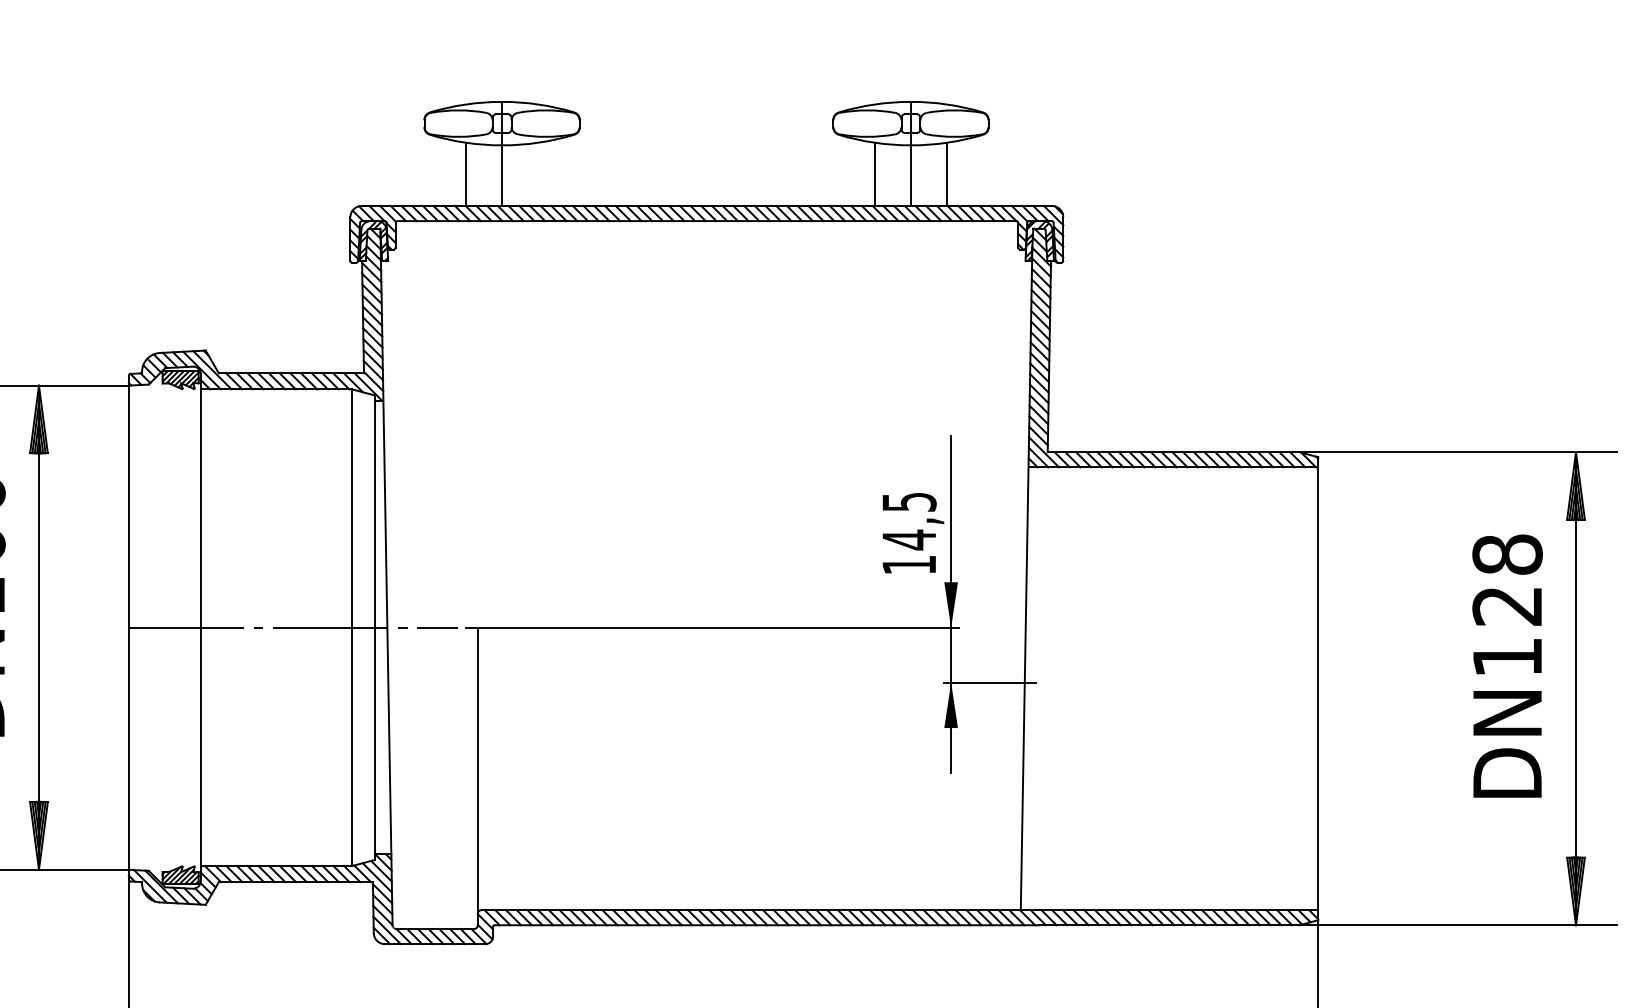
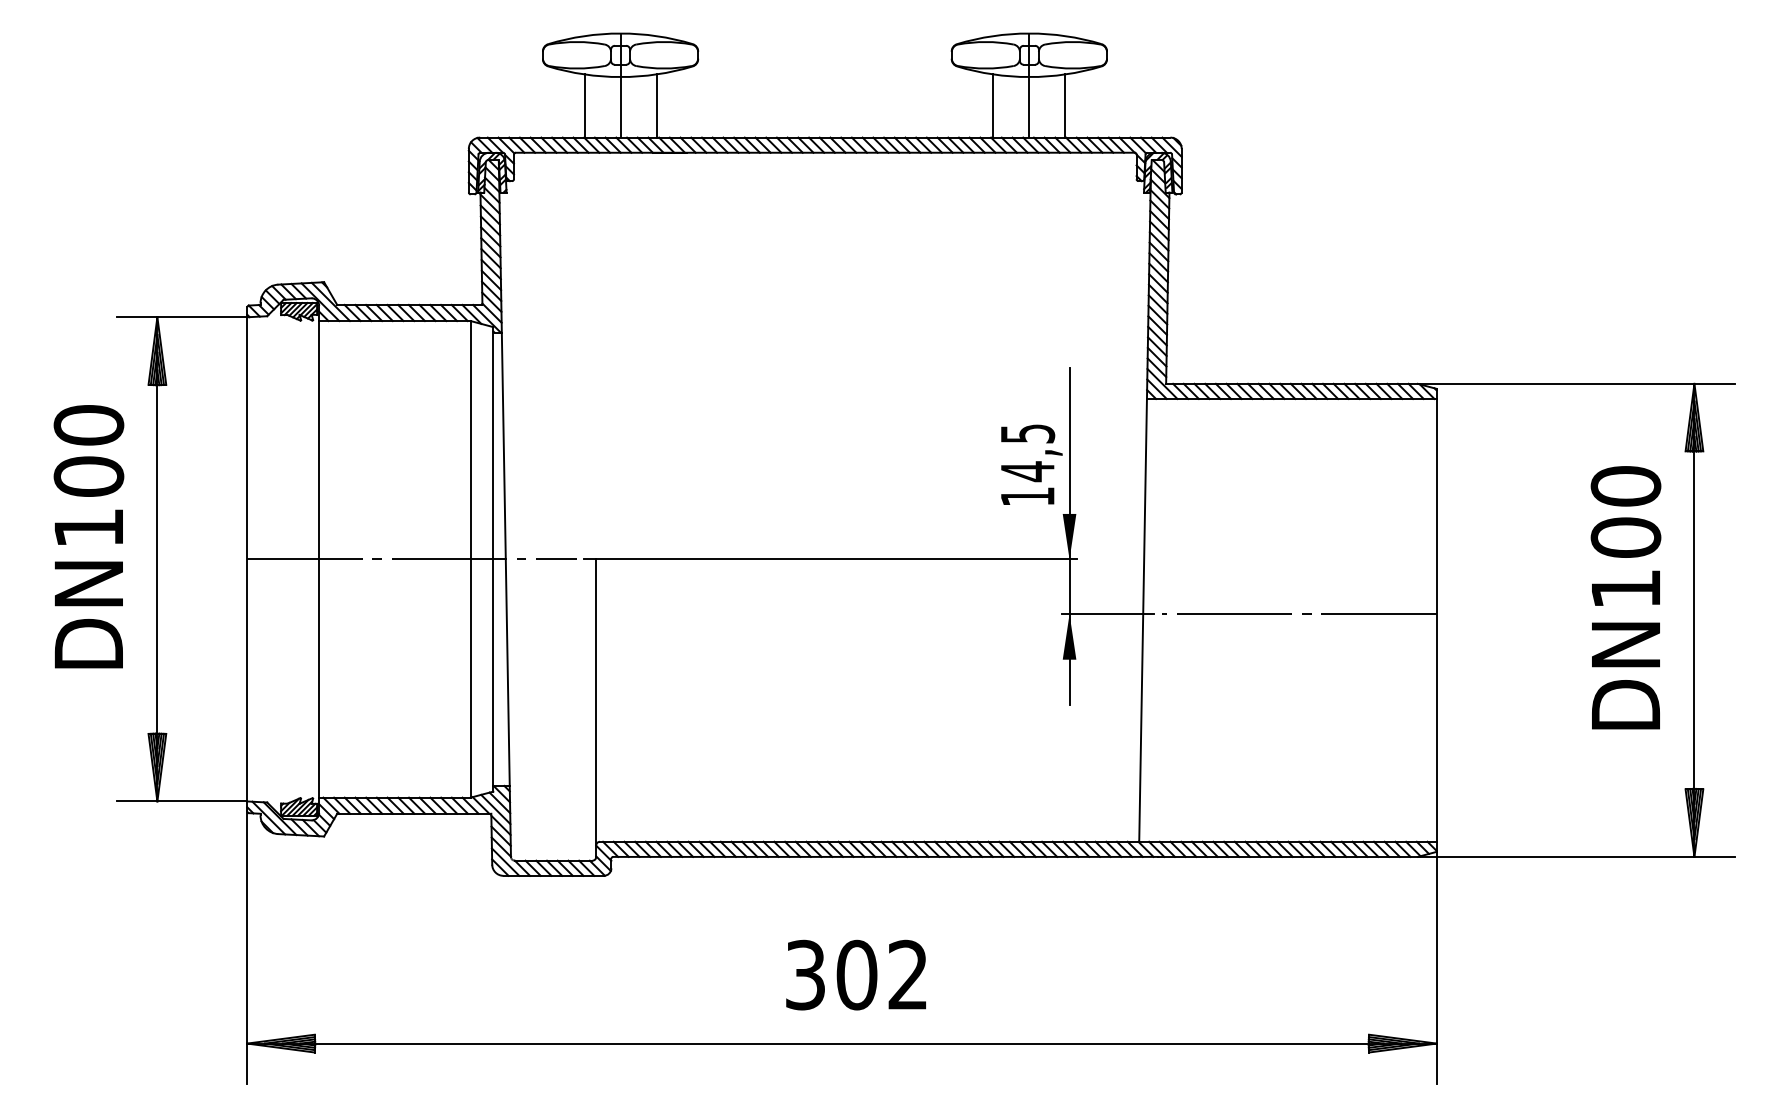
line: (538, 173) -> (656, 105), added
text: (1507, 579) -> (1625, 511), DN128 -> DN100
line: (1181, 682) -> (1299, 614), added

